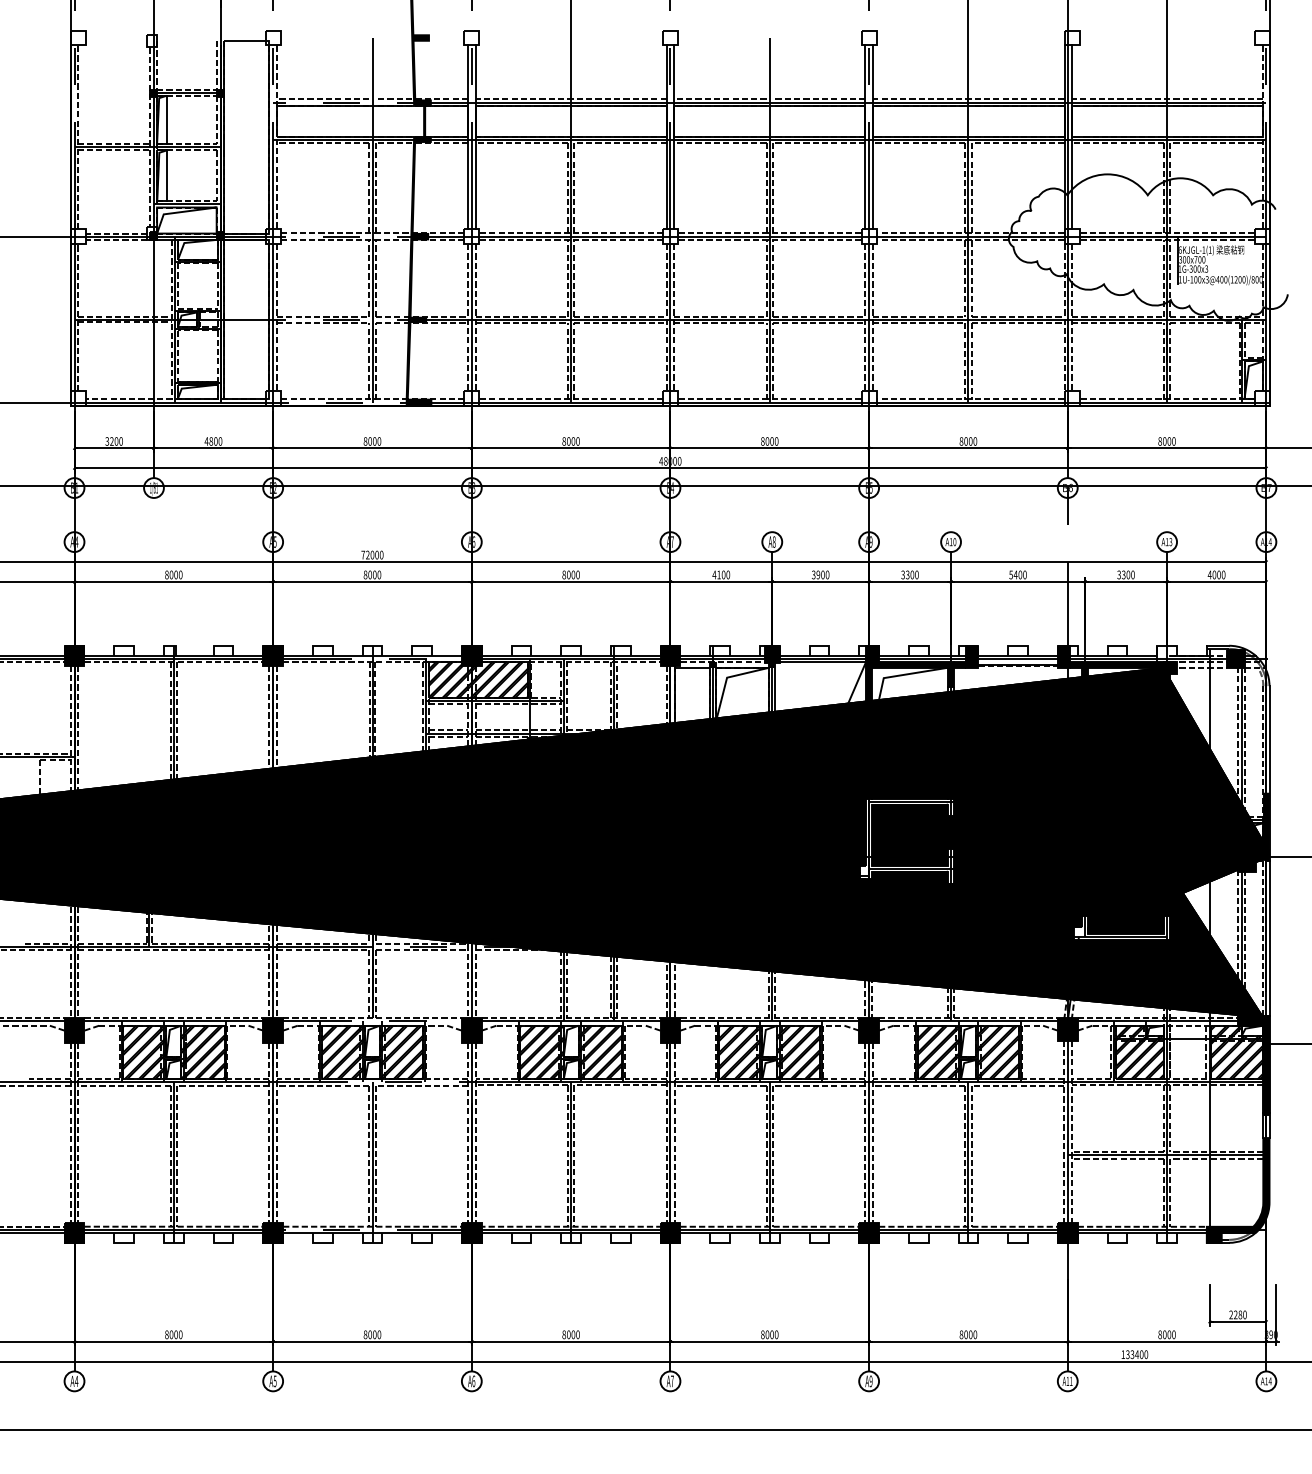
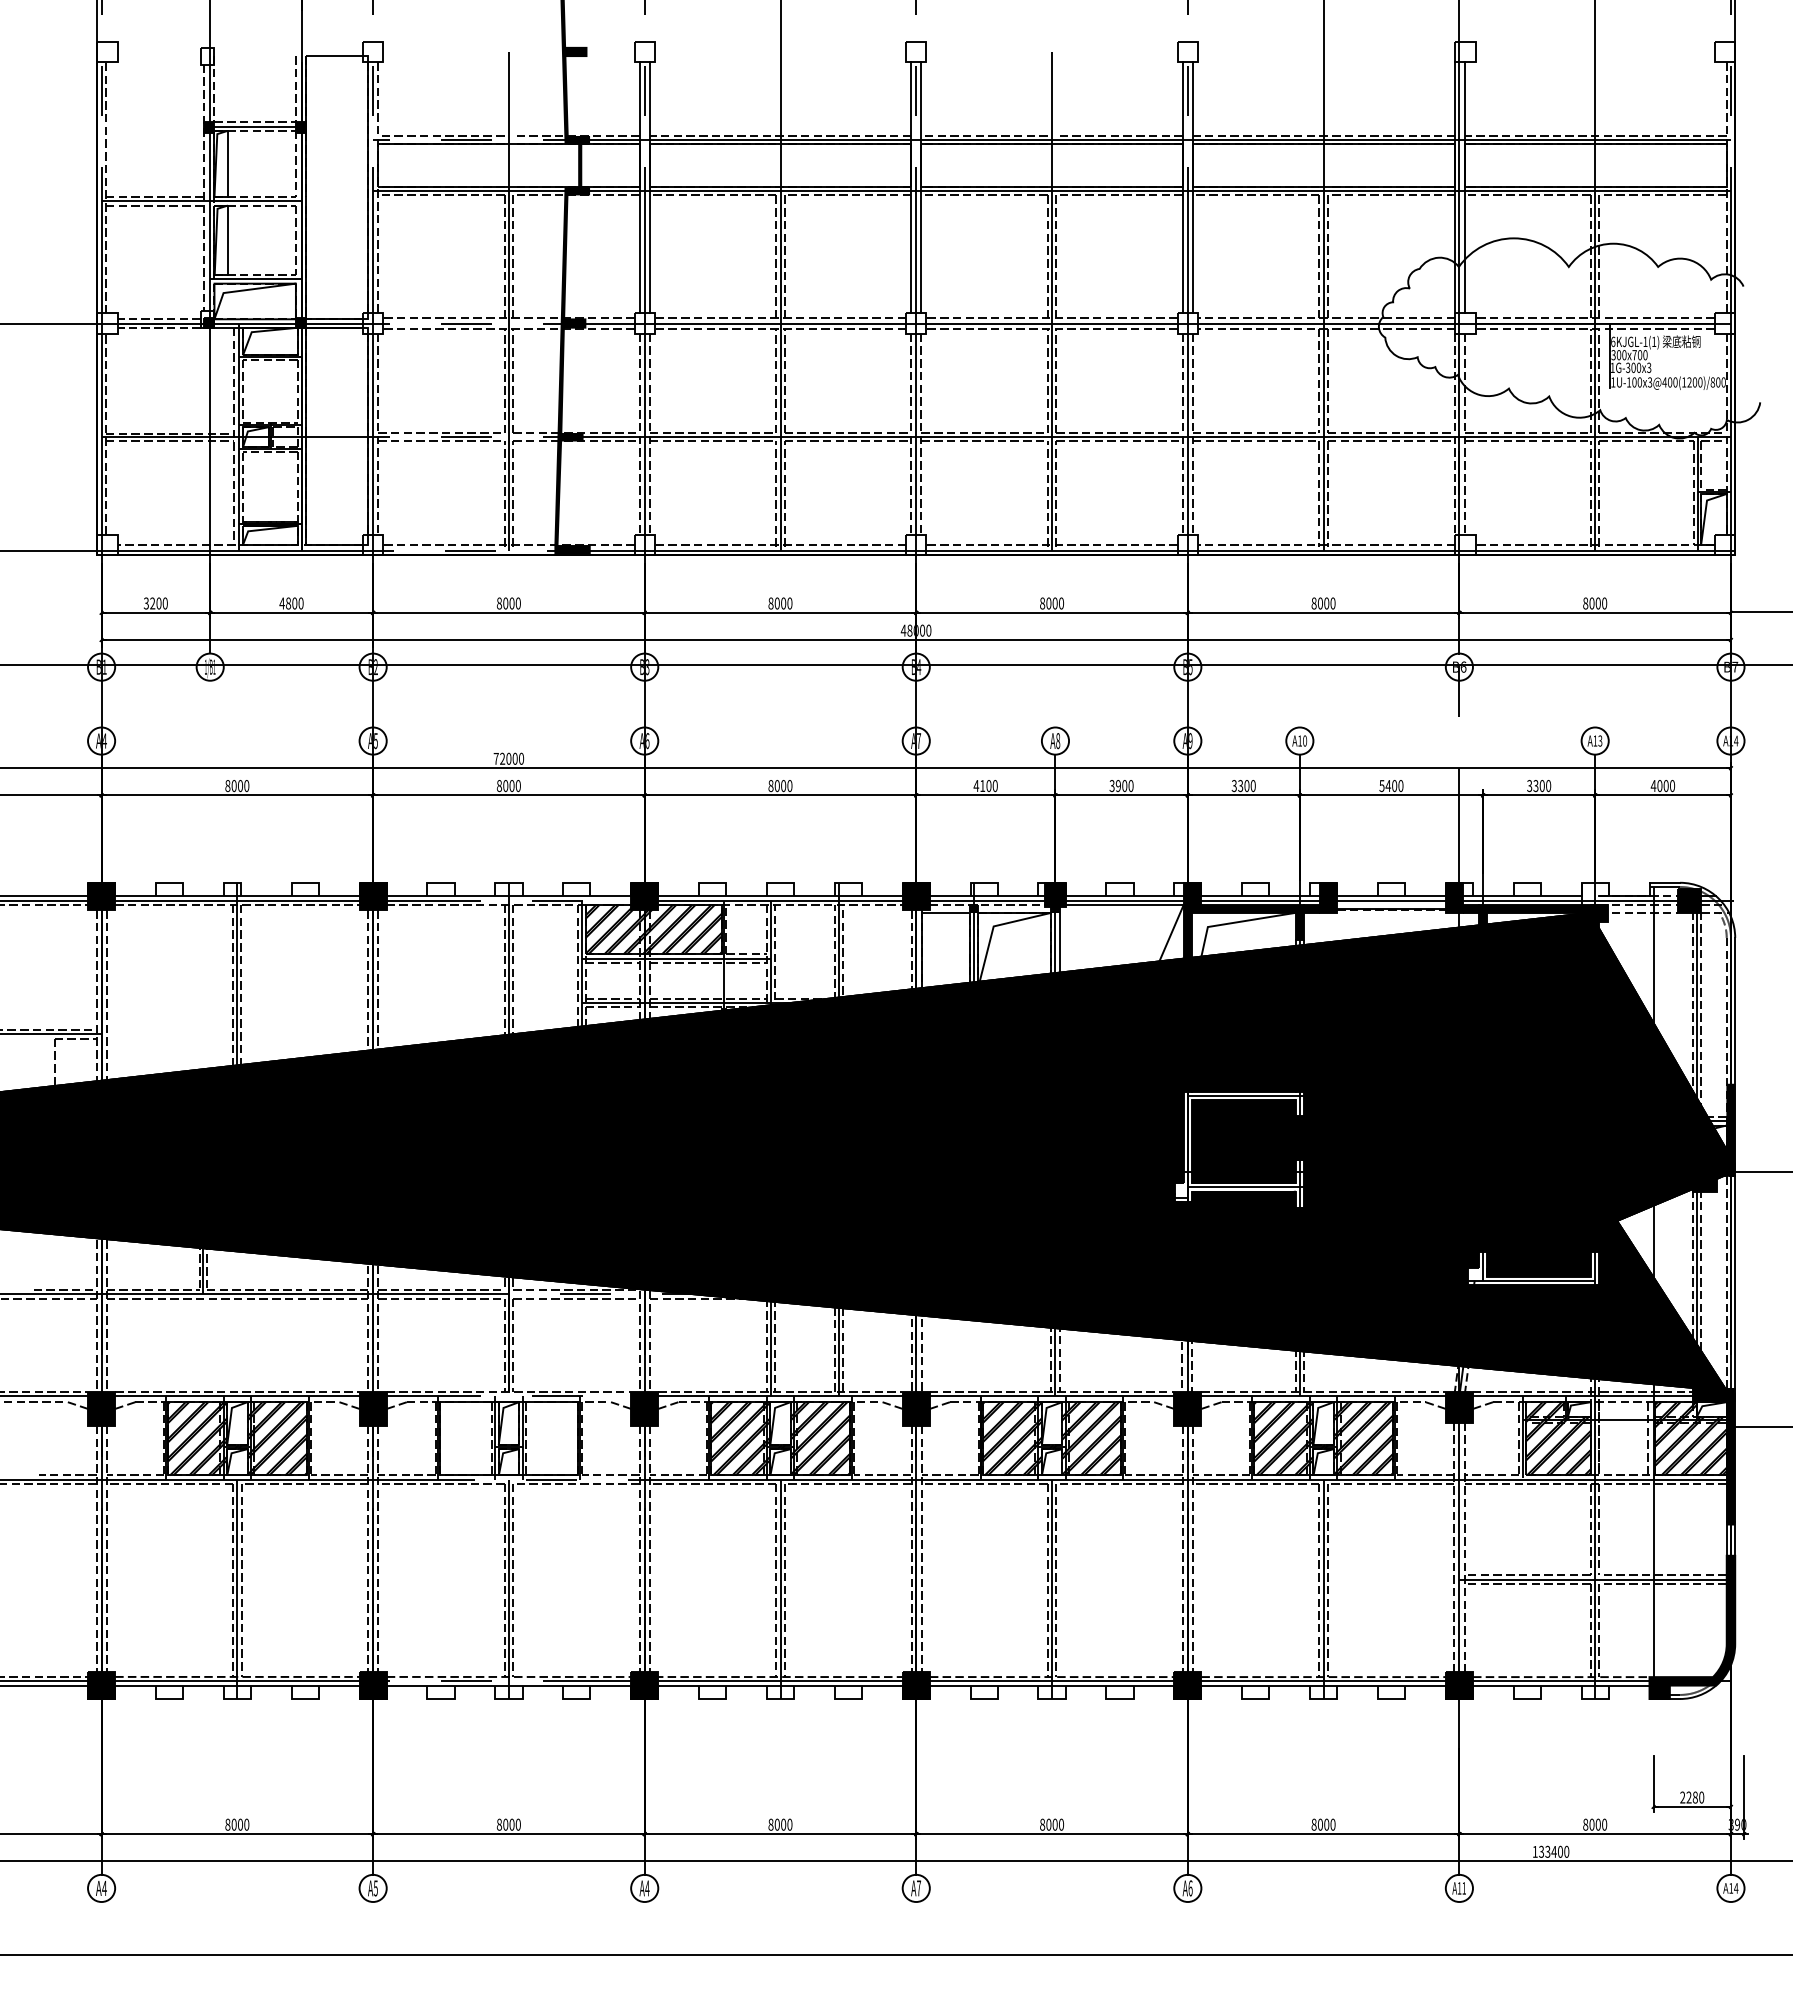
hatch: (372, 1052) -> (508, 1438), removed
text: (473, 1381) -> (647, 1888), A6 -> A4
text: (871, 1381) -> (1190, 1888), A9 -> A6

